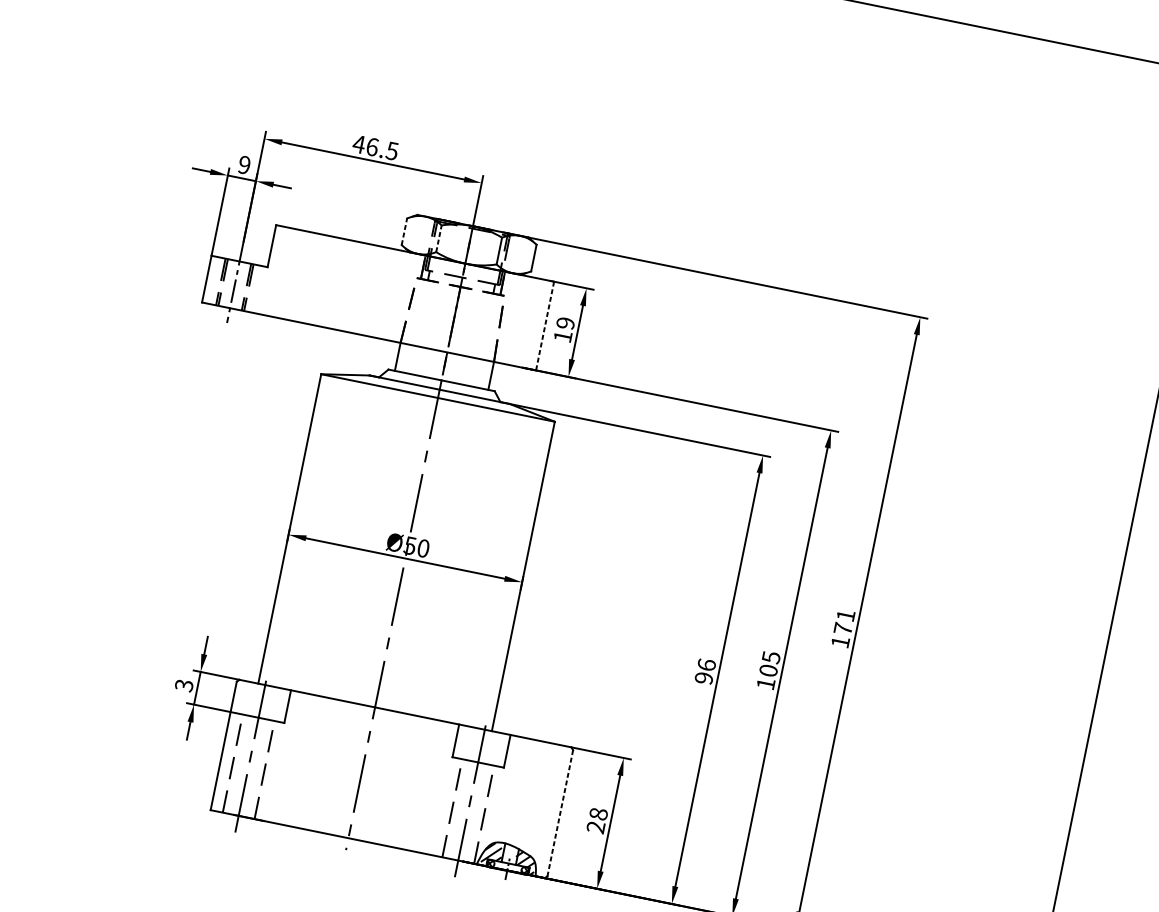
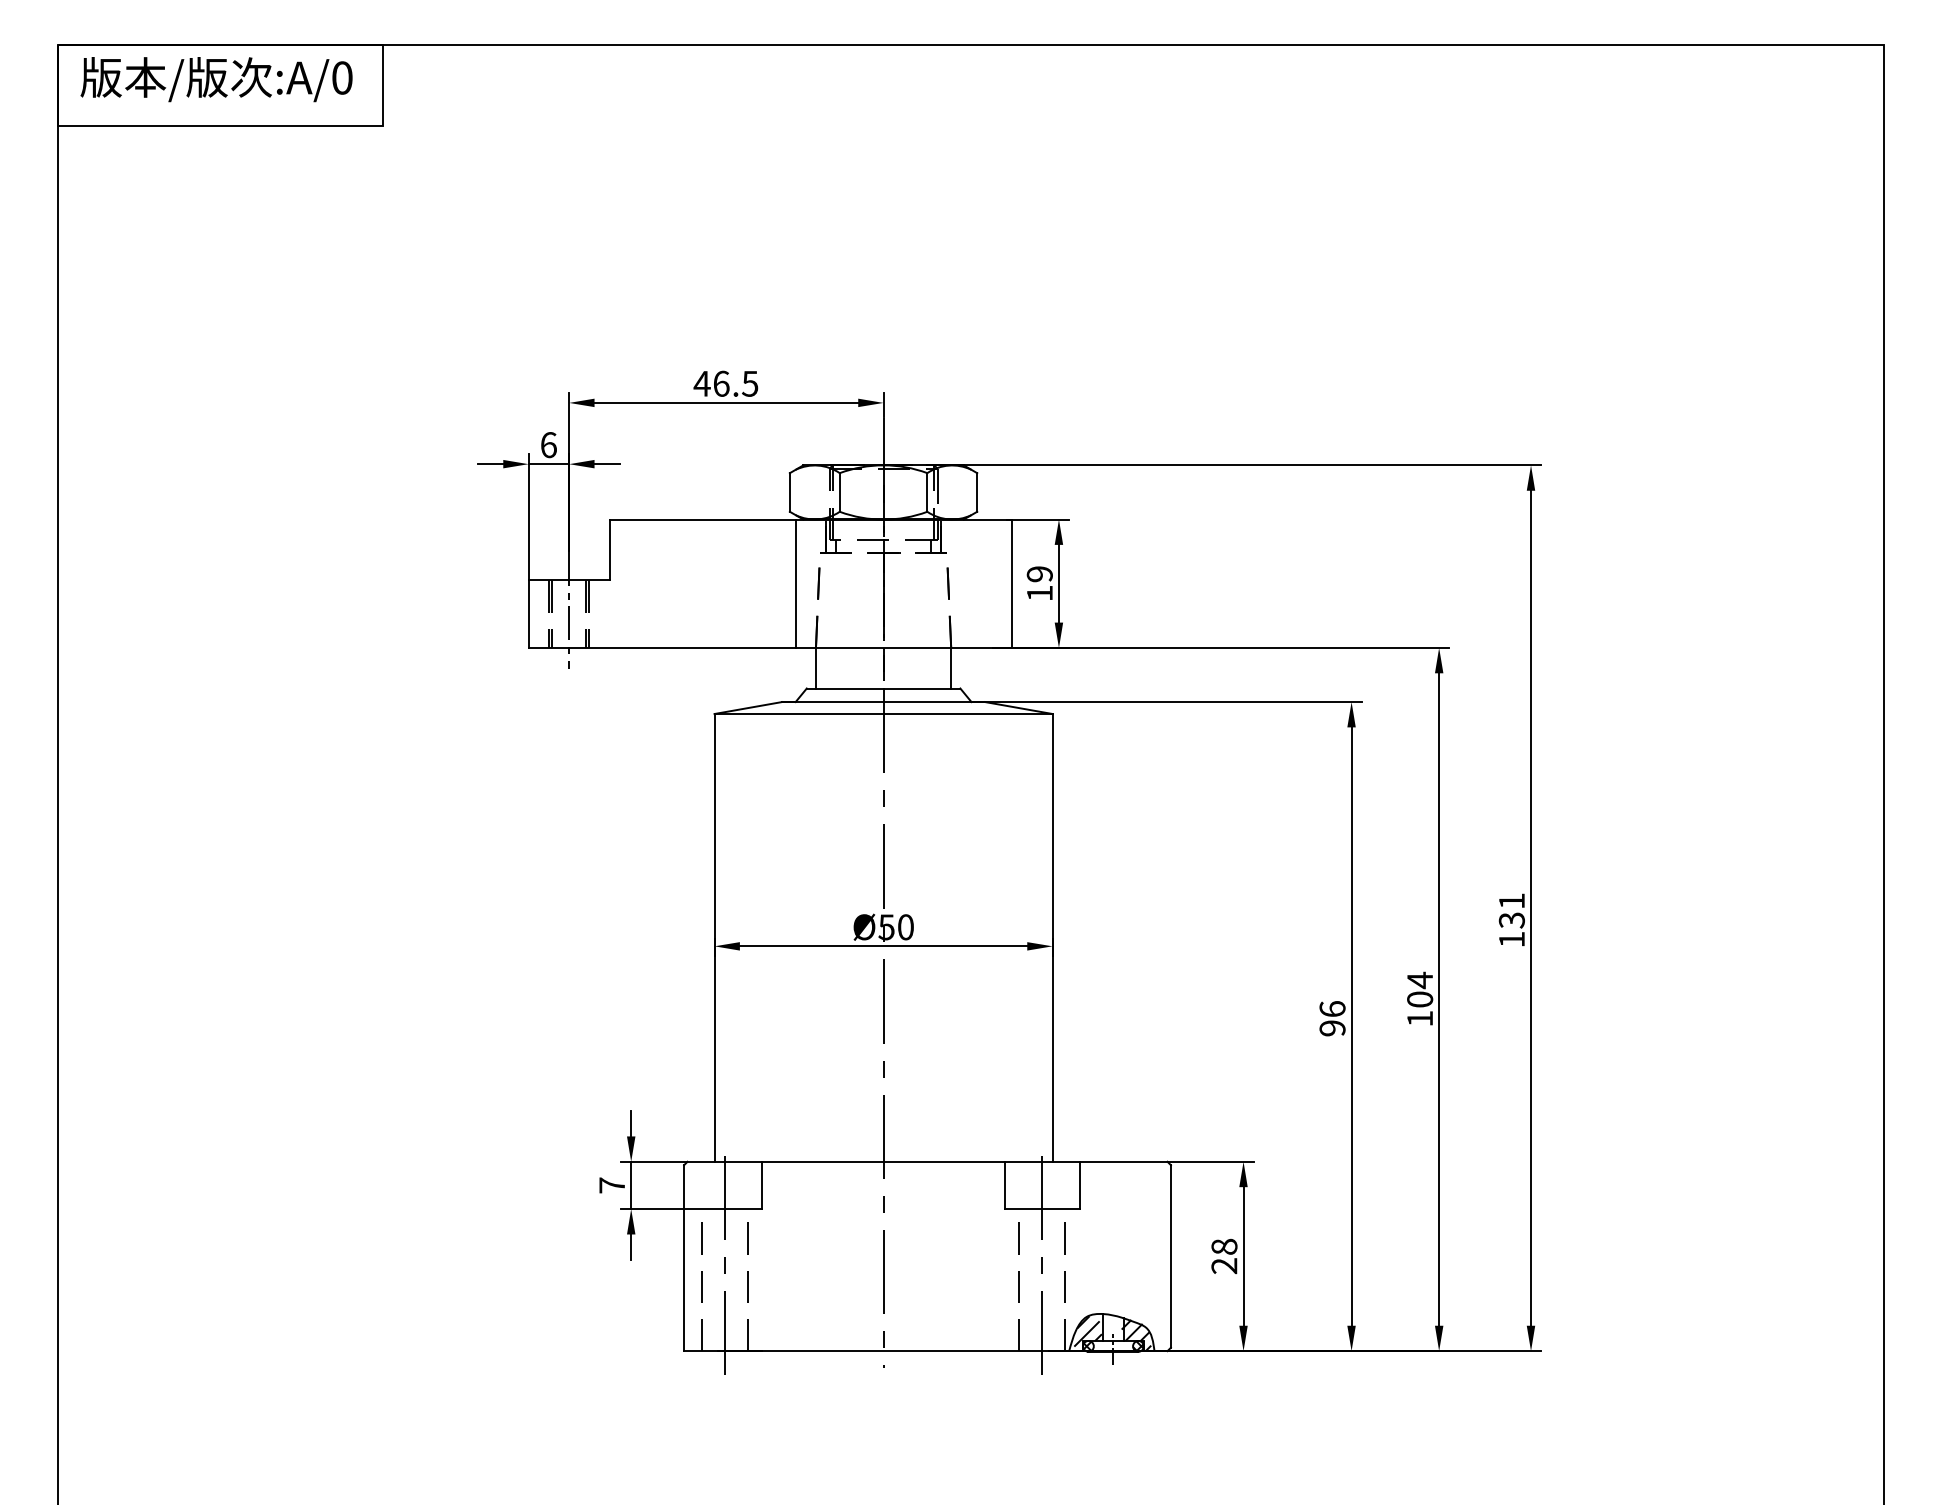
text: (244, 165) -> (548, 445), 9 -> 6
line: (404, 231) -> (789, 491), dashed -> solid
line: (438, 238) -> (839, 491), dashed -> solid
line: (395, 295) -> (795, 583), added
line: (545, 326) -> (1012, 584), dashed -> solid
text: (842, 628) -> (1511, 920), 171 -> 131
text: (771, 657) -> (1420, 980), 105 -> 104
text: (184, 685) -> (612, 1185), 3 -> 7
line: (560, 813) -> (1170, 1256), dashed -> solid

